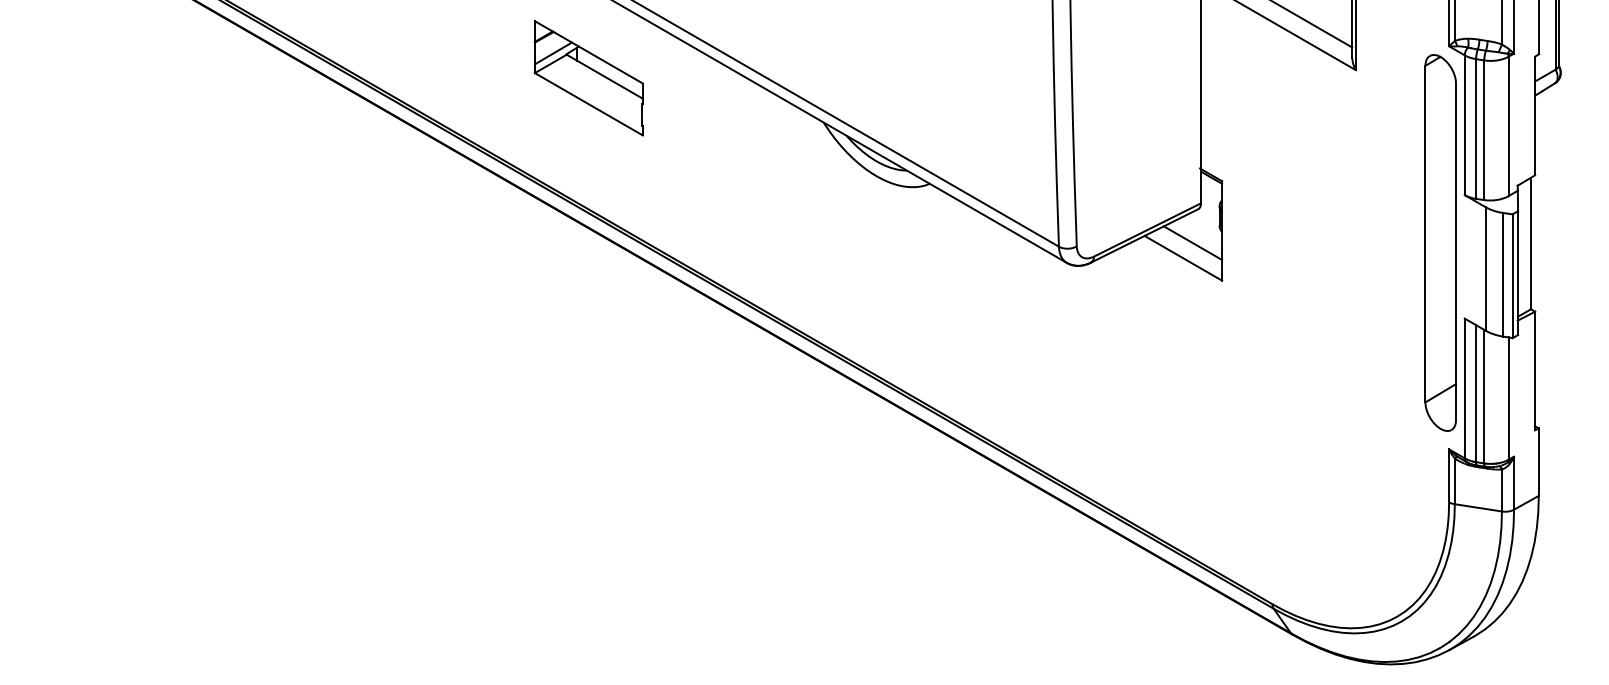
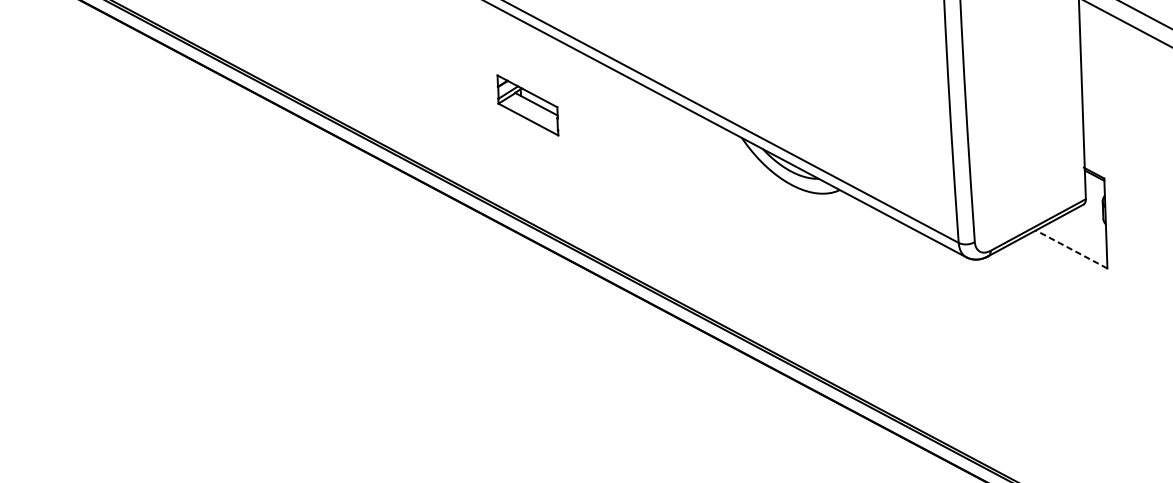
part: (588, 78) -> (527, 105), size x0.6
line: (1192, 242) -> (1079, 234), removed
line: (1183, 258) -> (1071, 249), solid -> dashed

